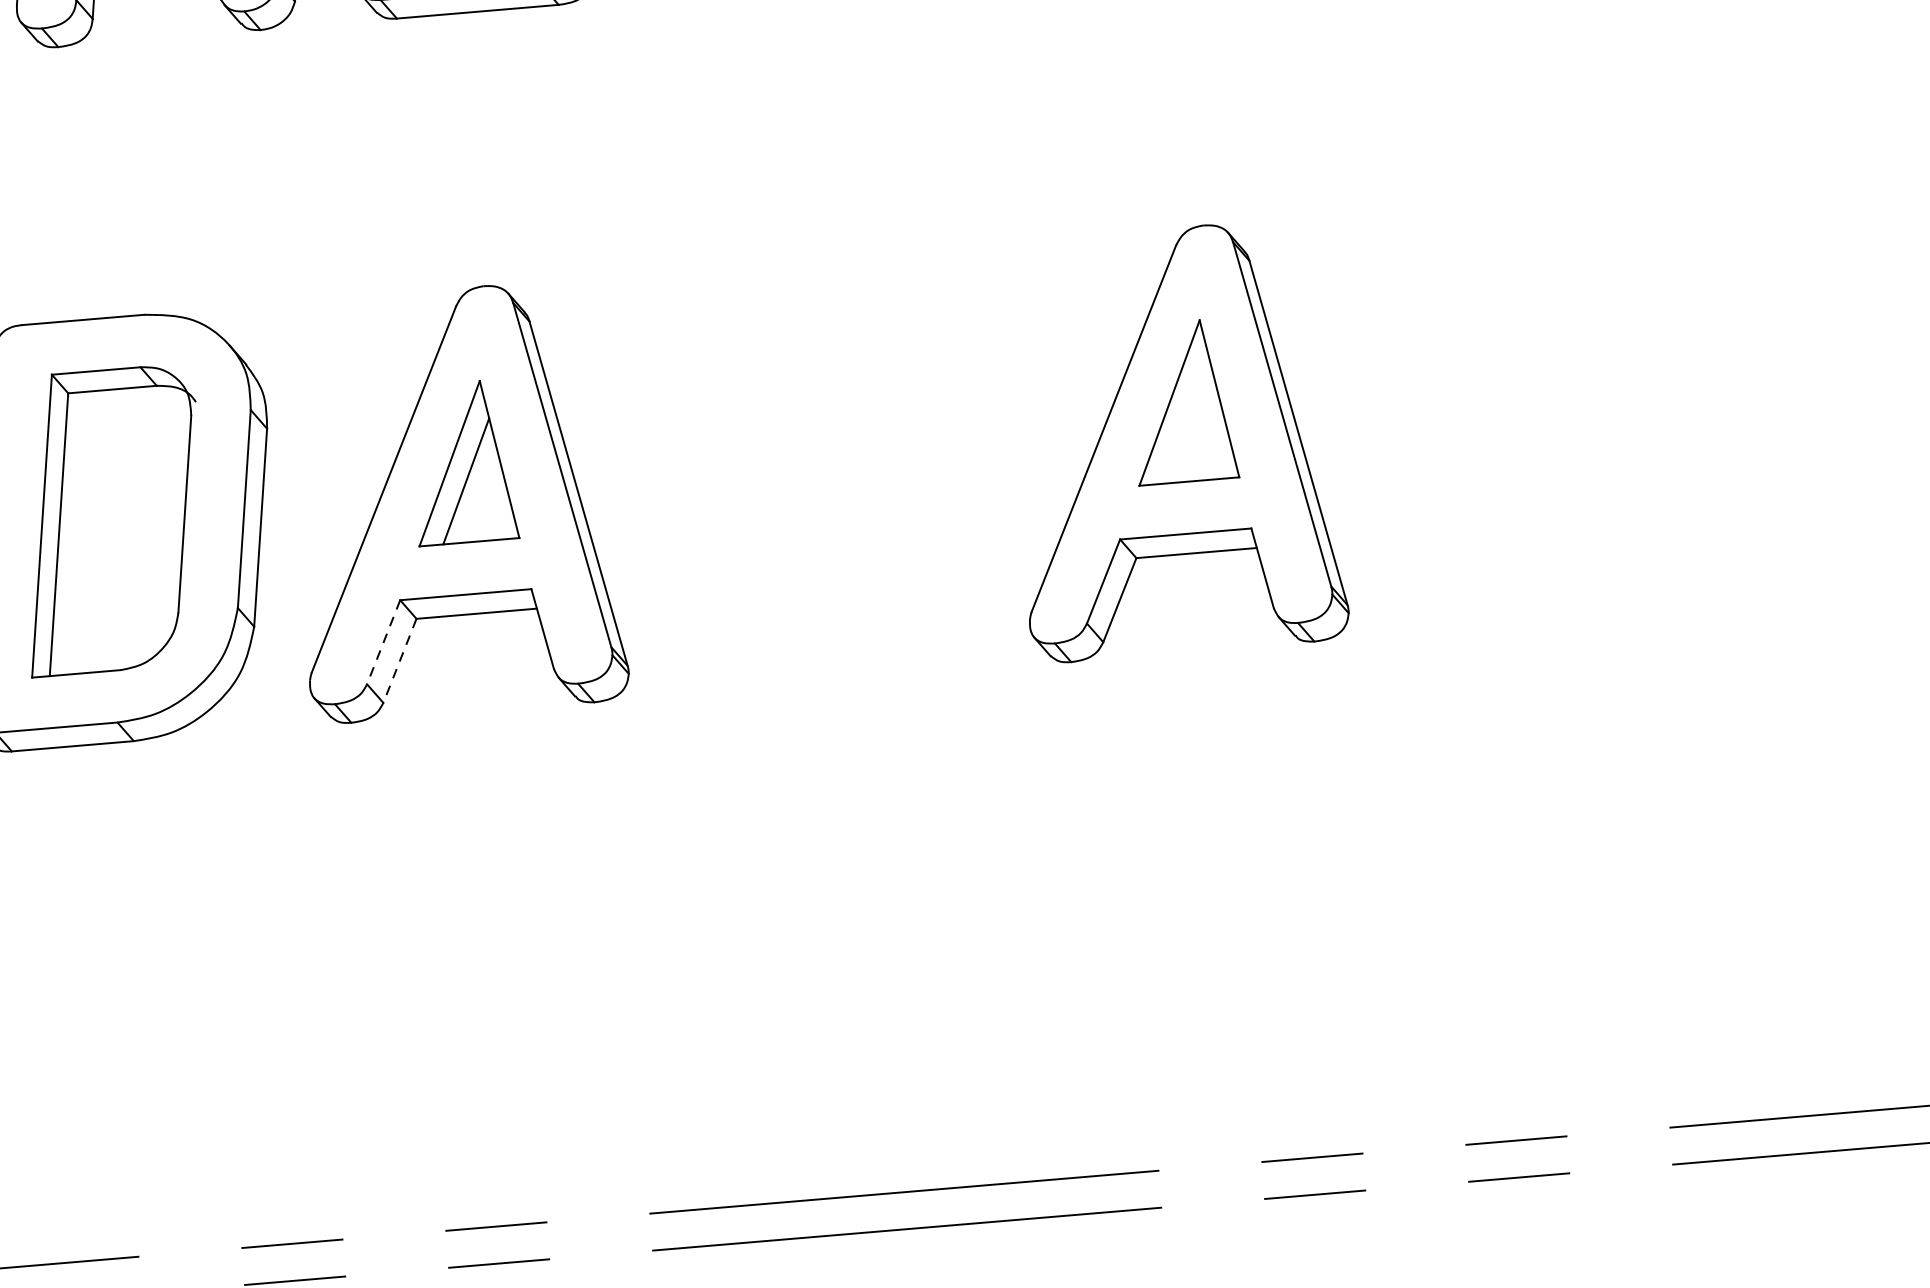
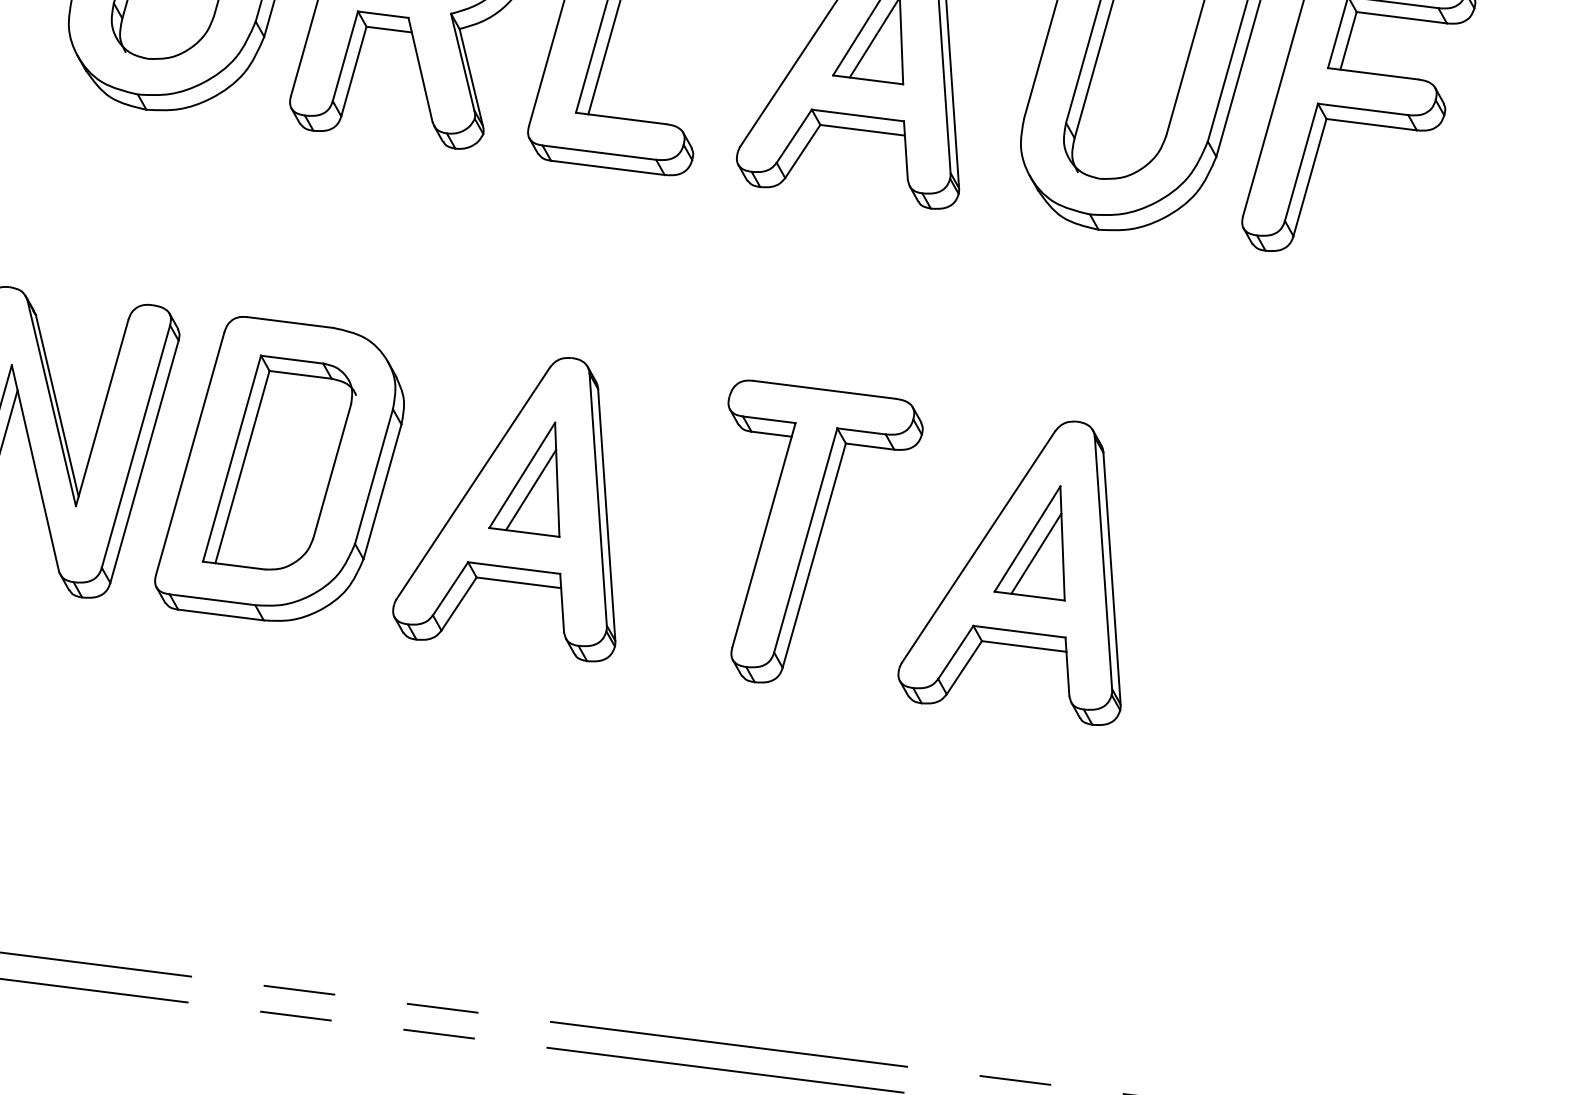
line: (1186, 420) -> (1036, 553), added
part: (887, 452) -> (825, 531), added
line: (383, 641) -> (450, 588), dashed -> solid
line: (400, 661) -> (459, 604), dashed -> solid

